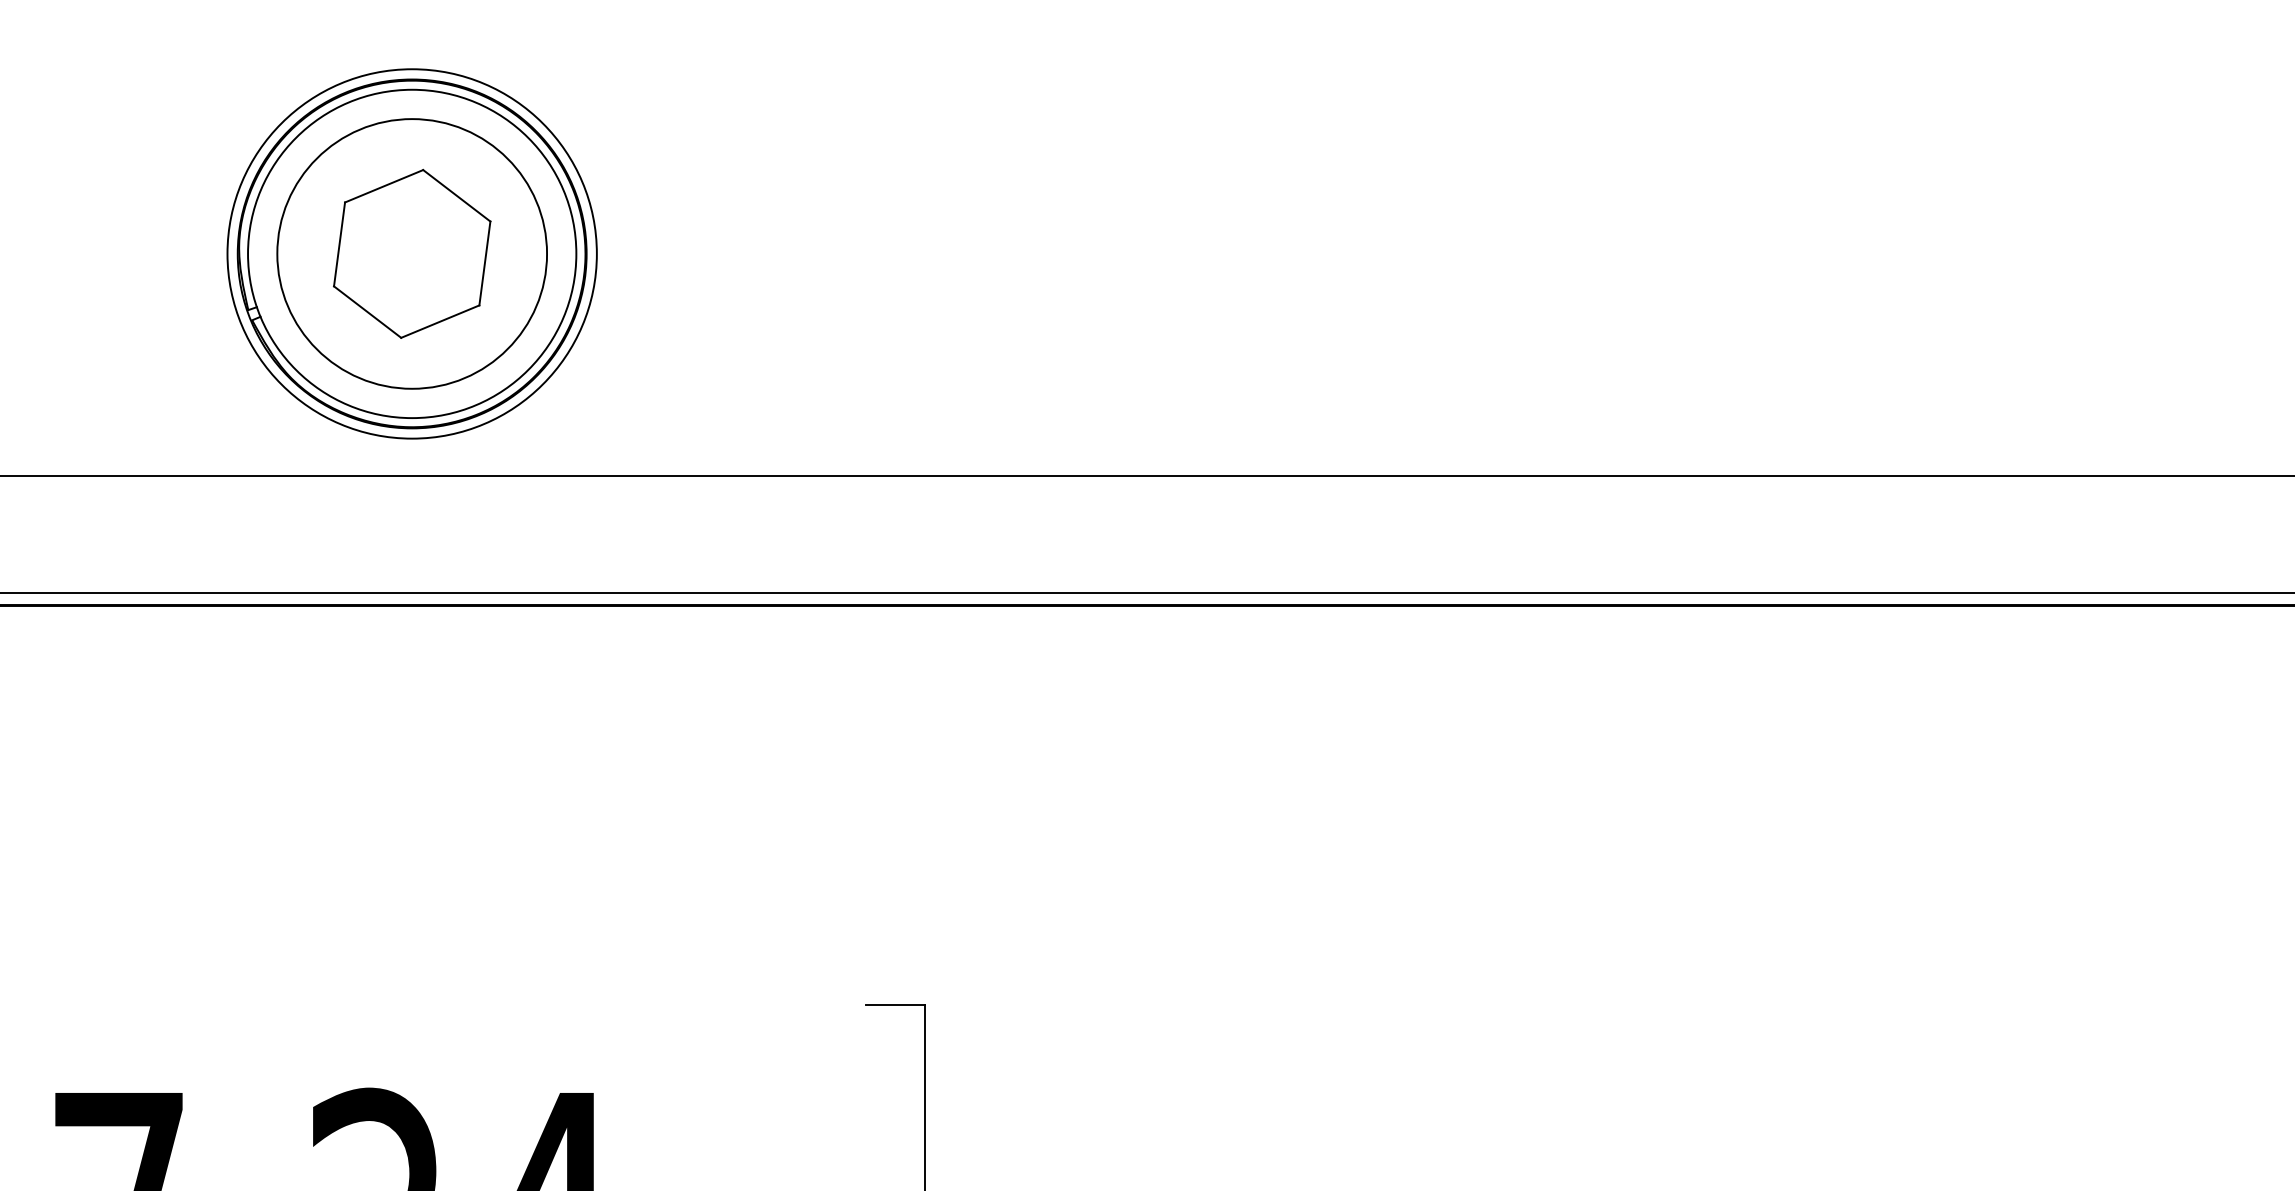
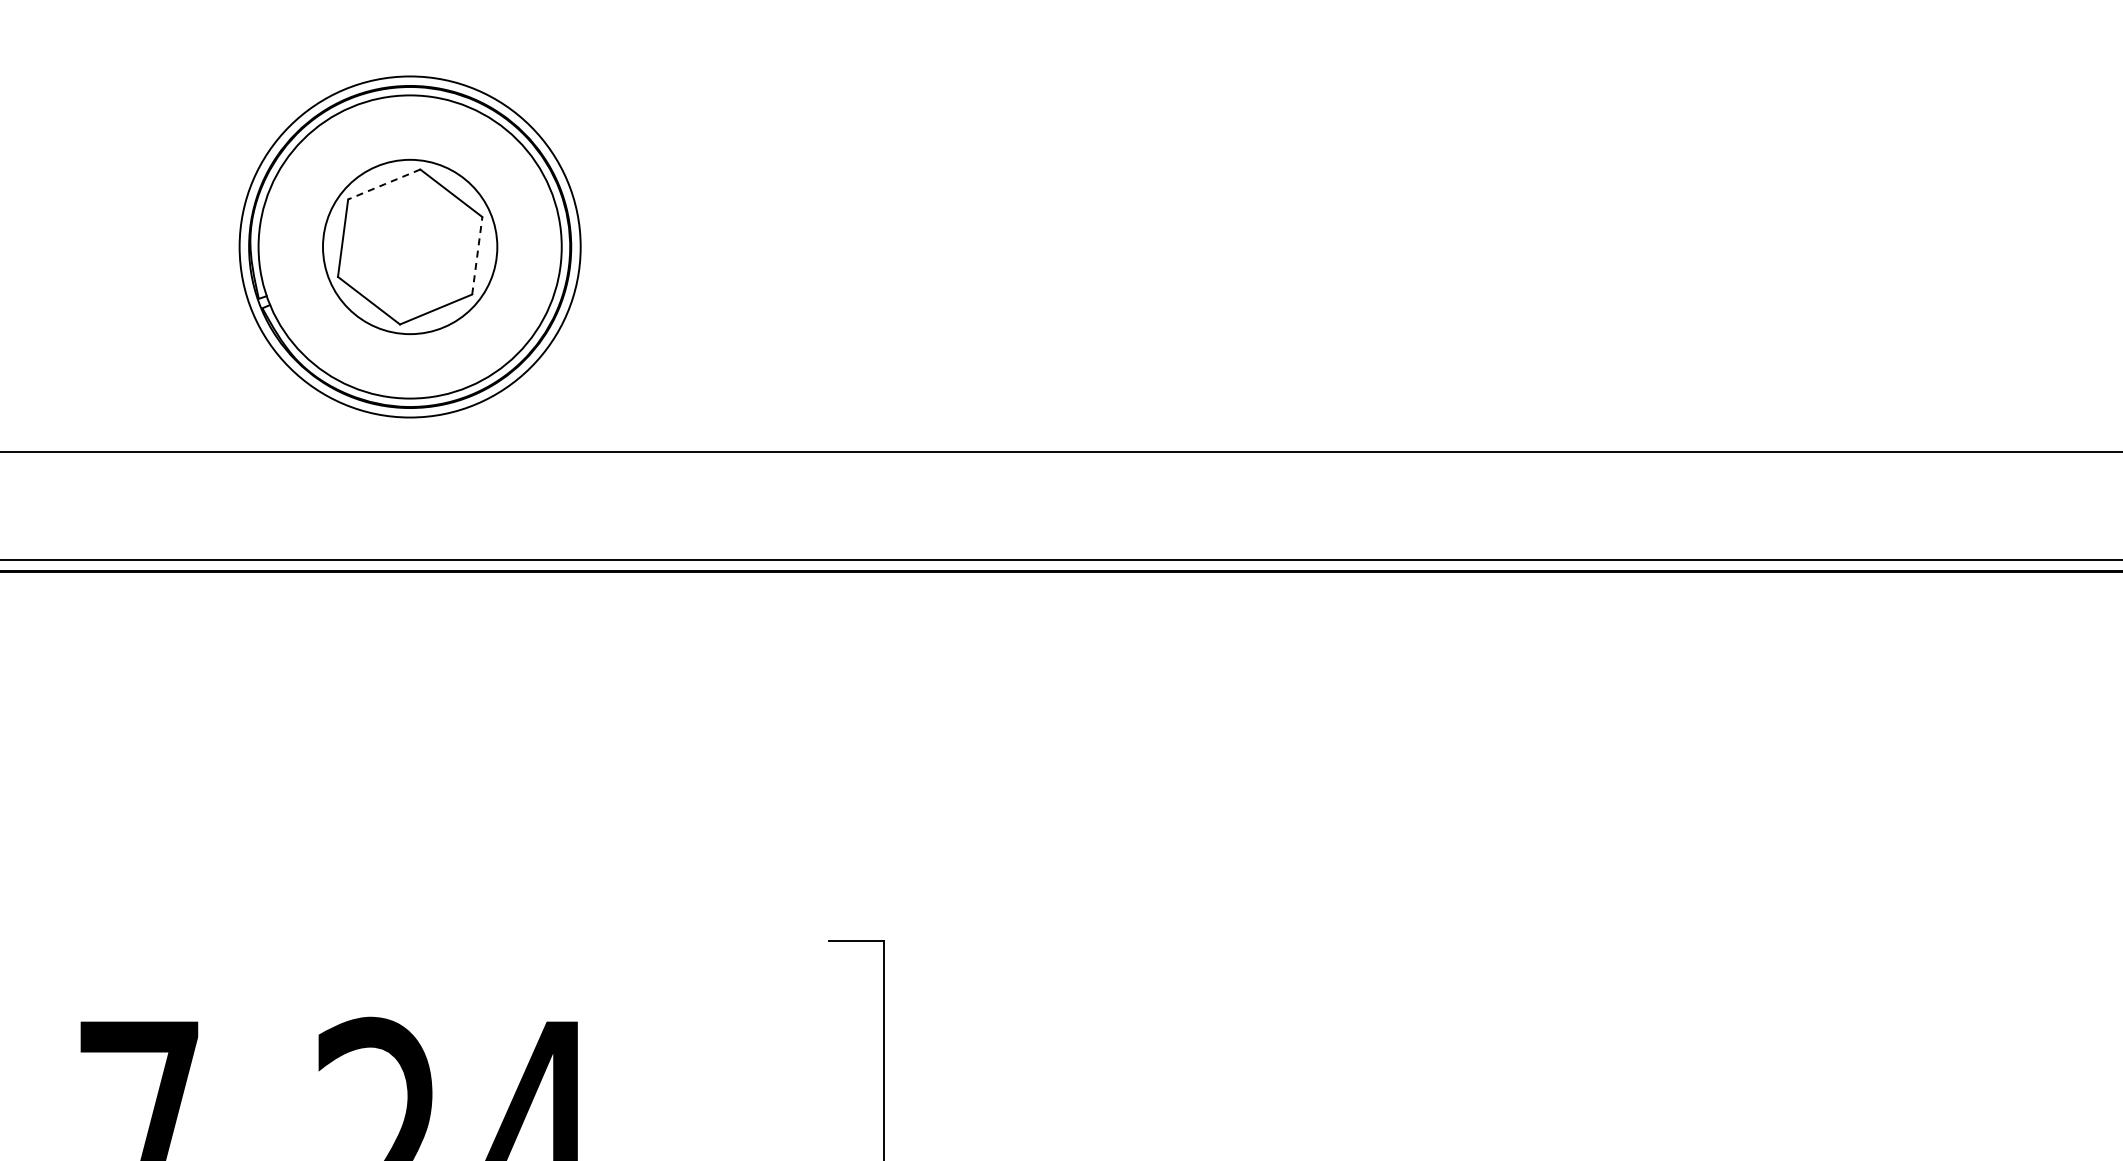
line: (383, 186) -> (383, 184), solid -> dashed
circle: (411, 253) -> (409, 246), size x0.7
line: (485, 263) -> (477, 255), solid -> dashed

